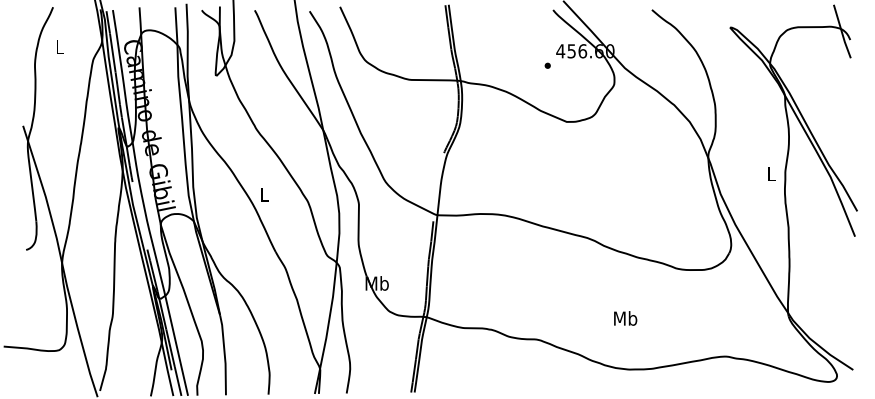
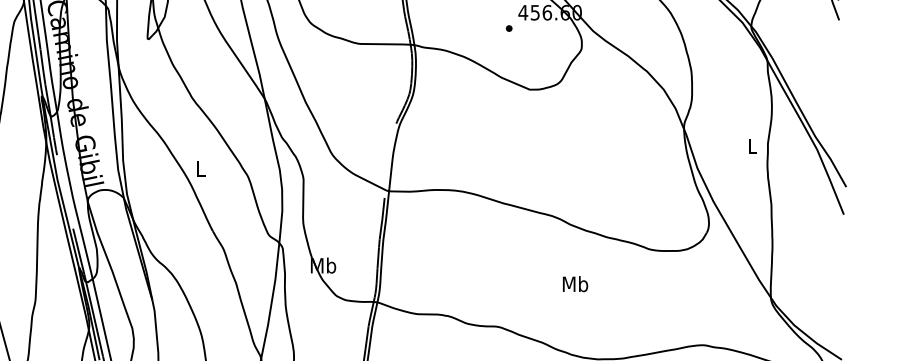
text: (625, 318) -> (575, 284), moved

